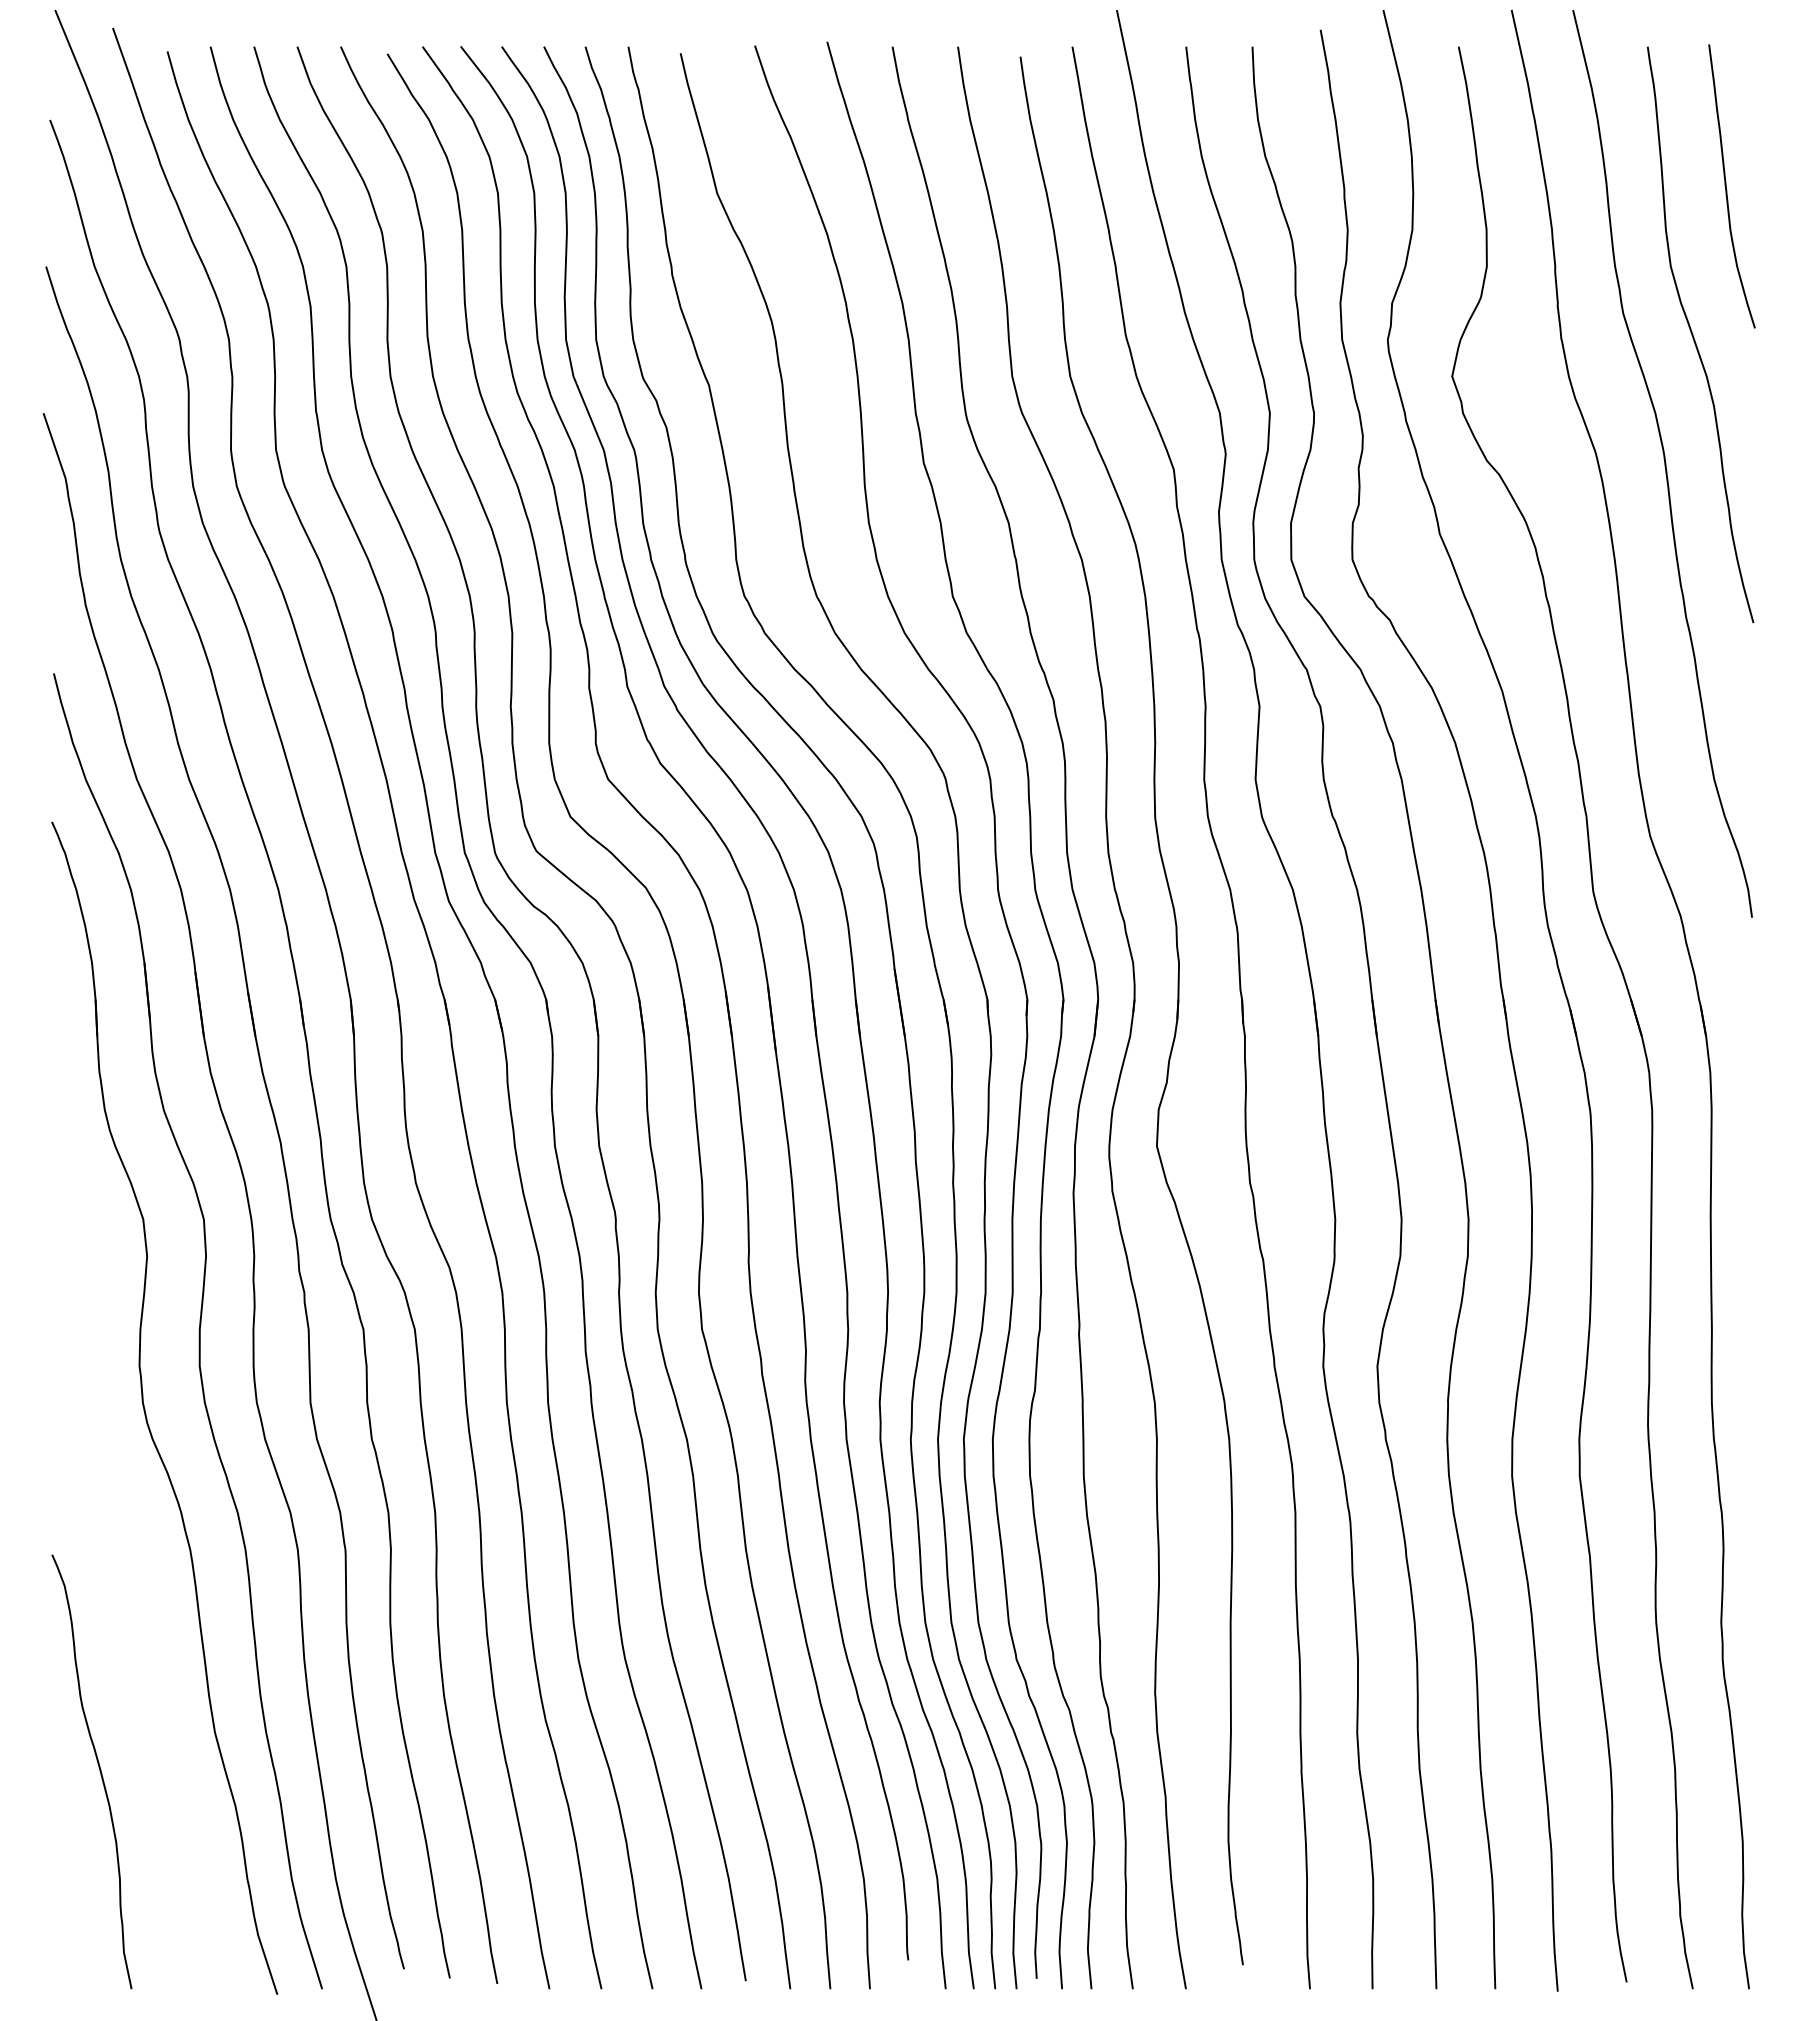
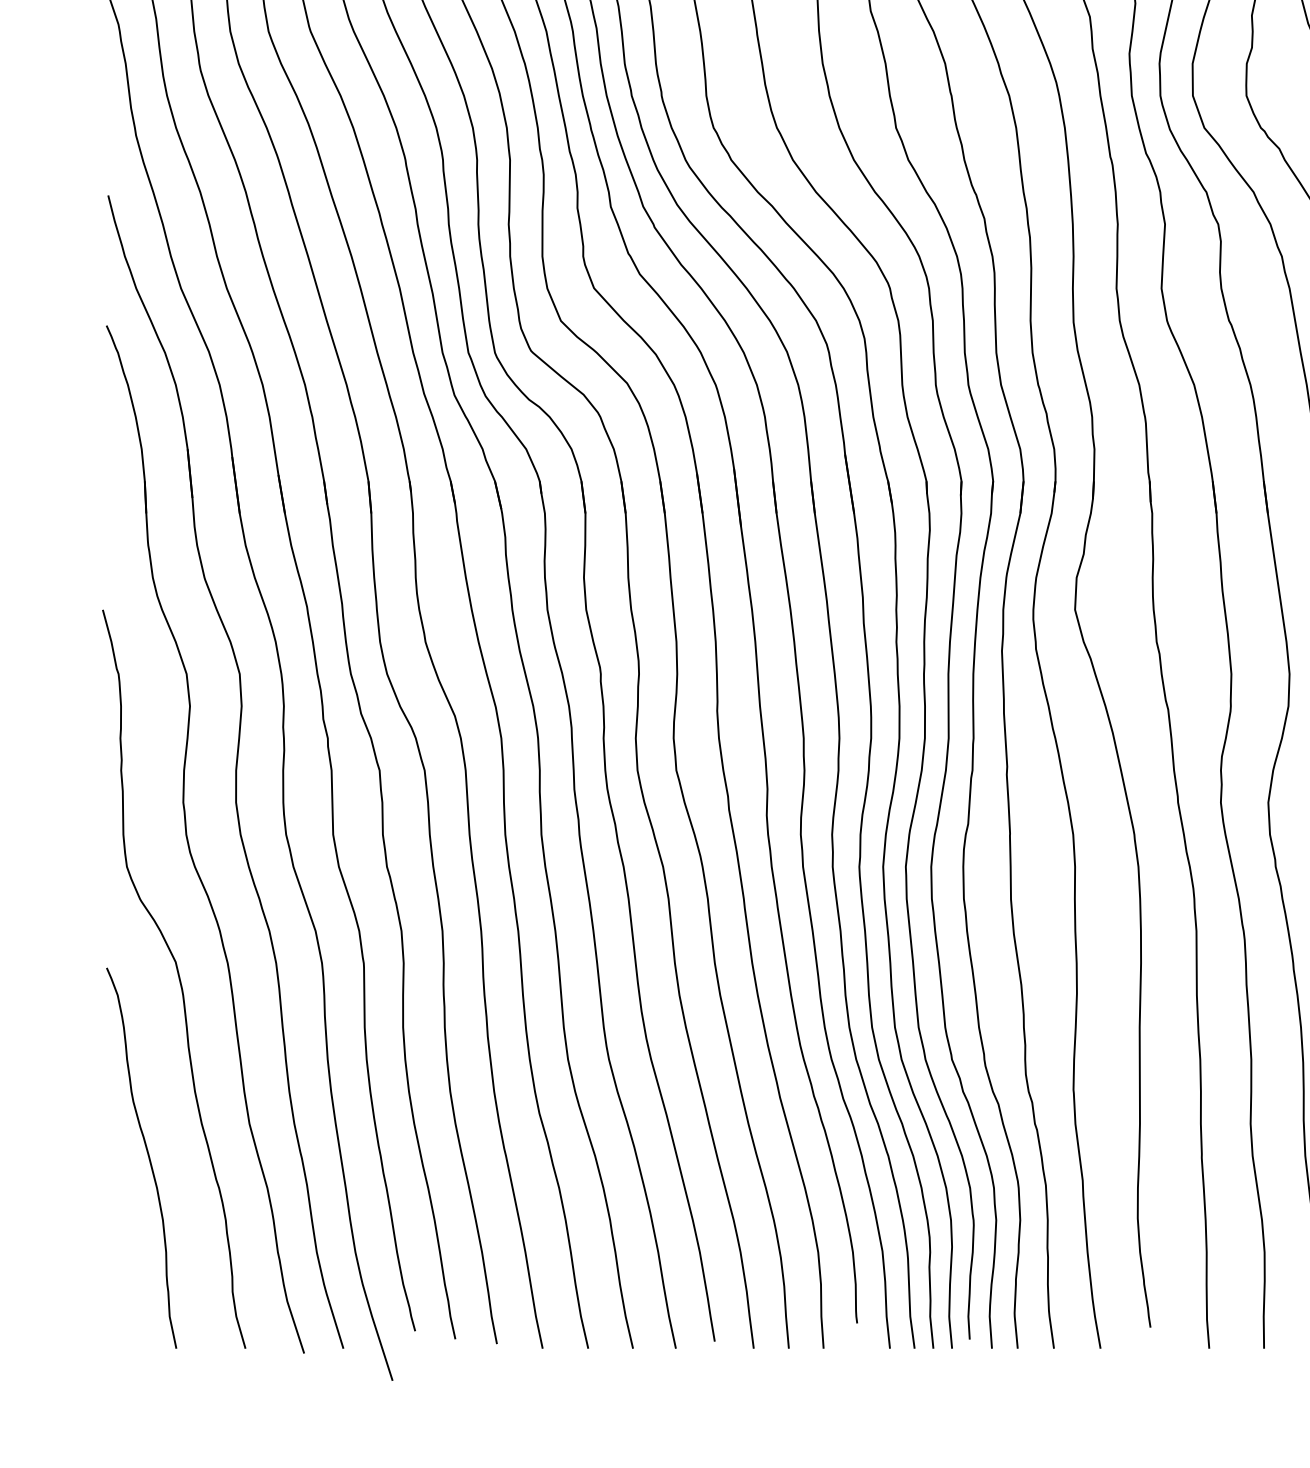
curve: (133, 1564) -> (178, 976), added

